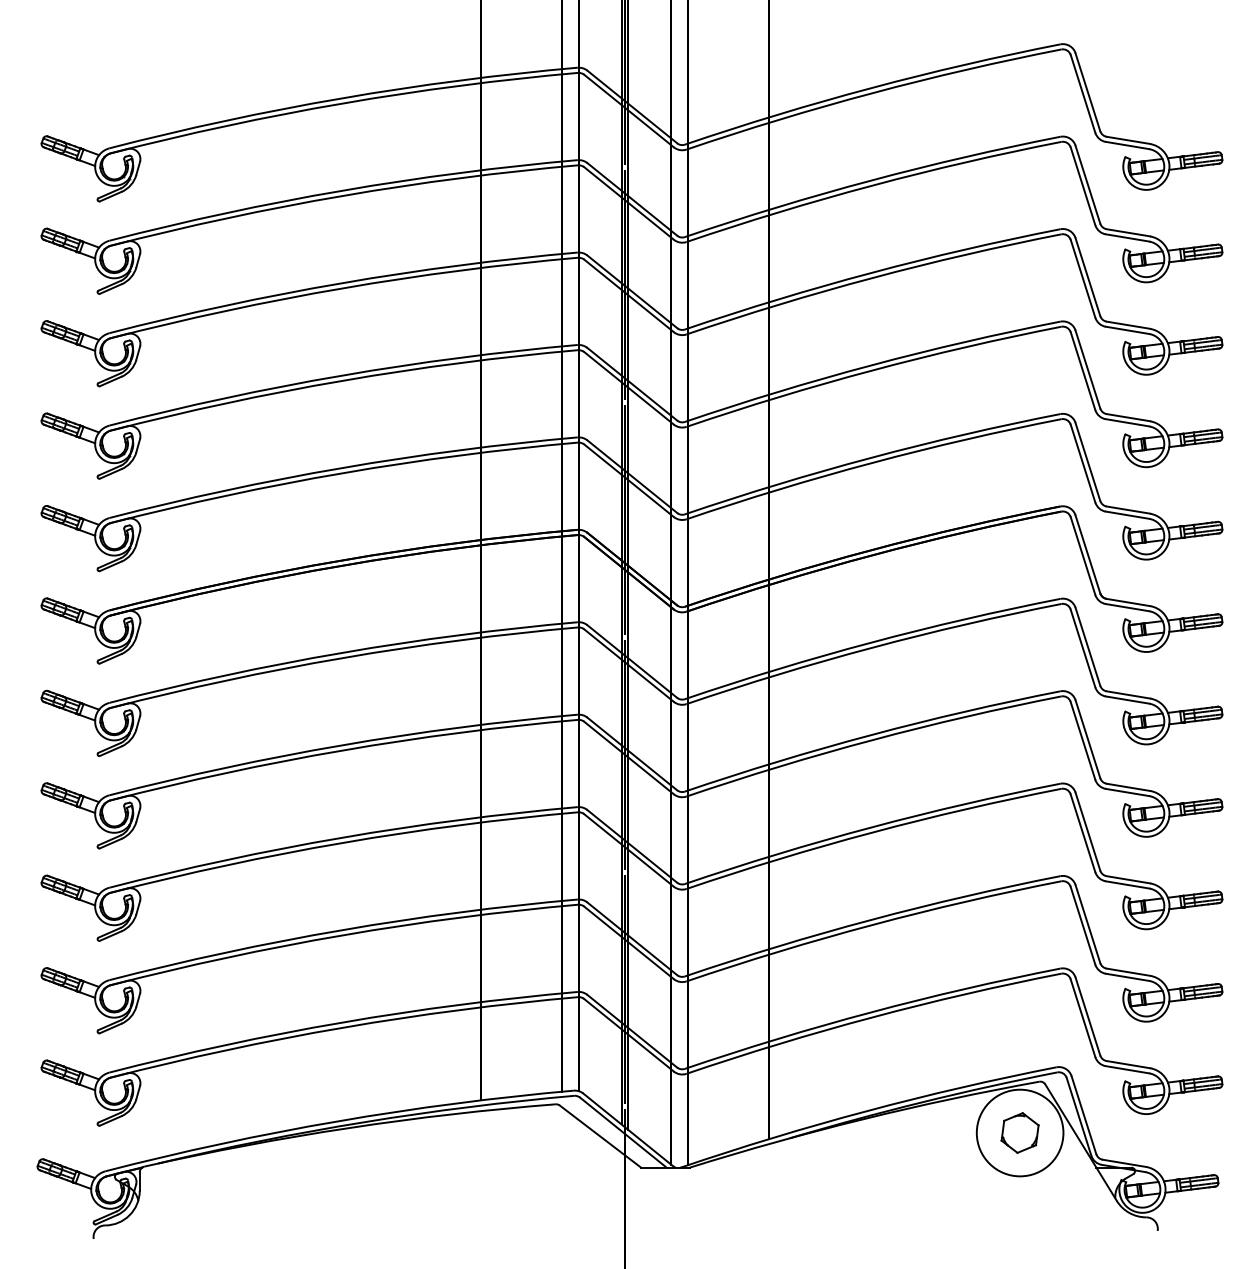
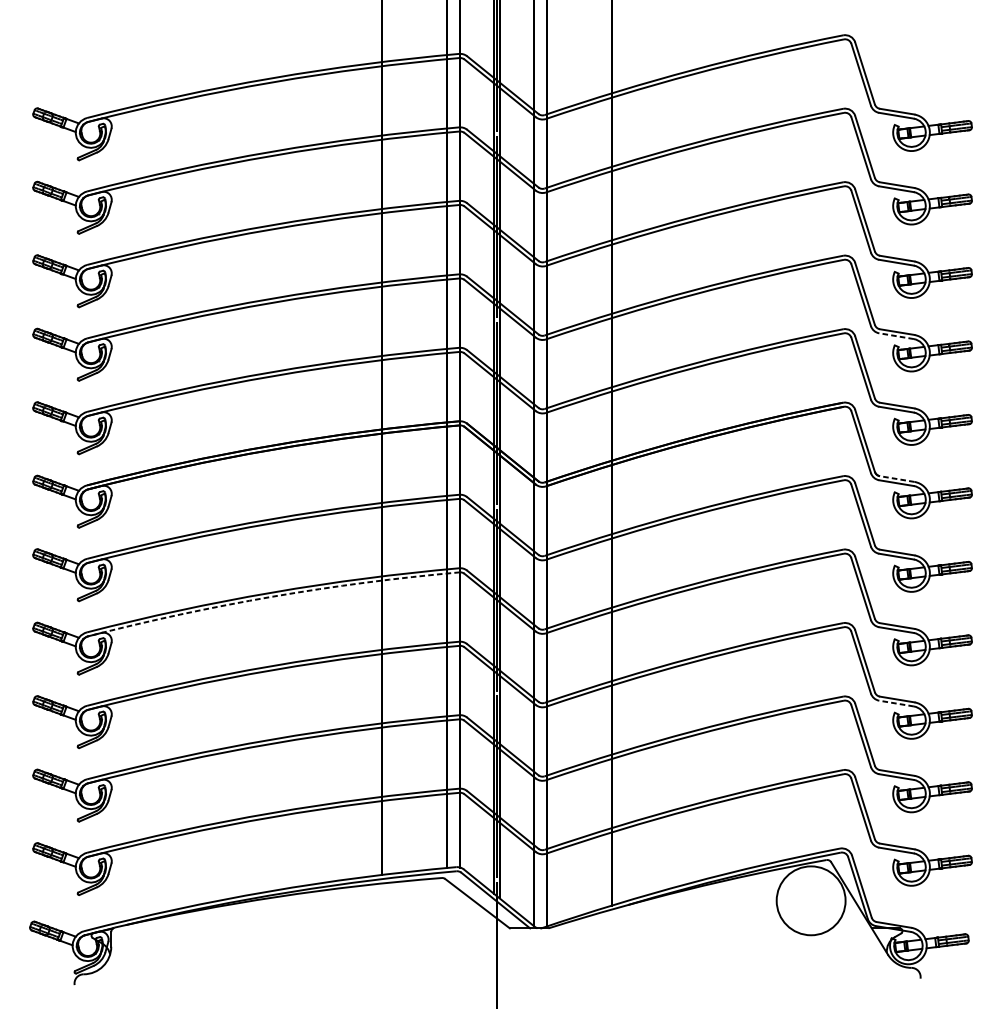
line: (1127, 422) -> (896, 335), solid -> dashed
line: (1127, 602) -> (896, 479), solid -> dashed
arc: (342, 750) -> (272, 596), solid -> dashed
line: (1127, 884) -> (896, 703), solid -> dashed
part: (1019, 1132) -> (810, 900), removed

